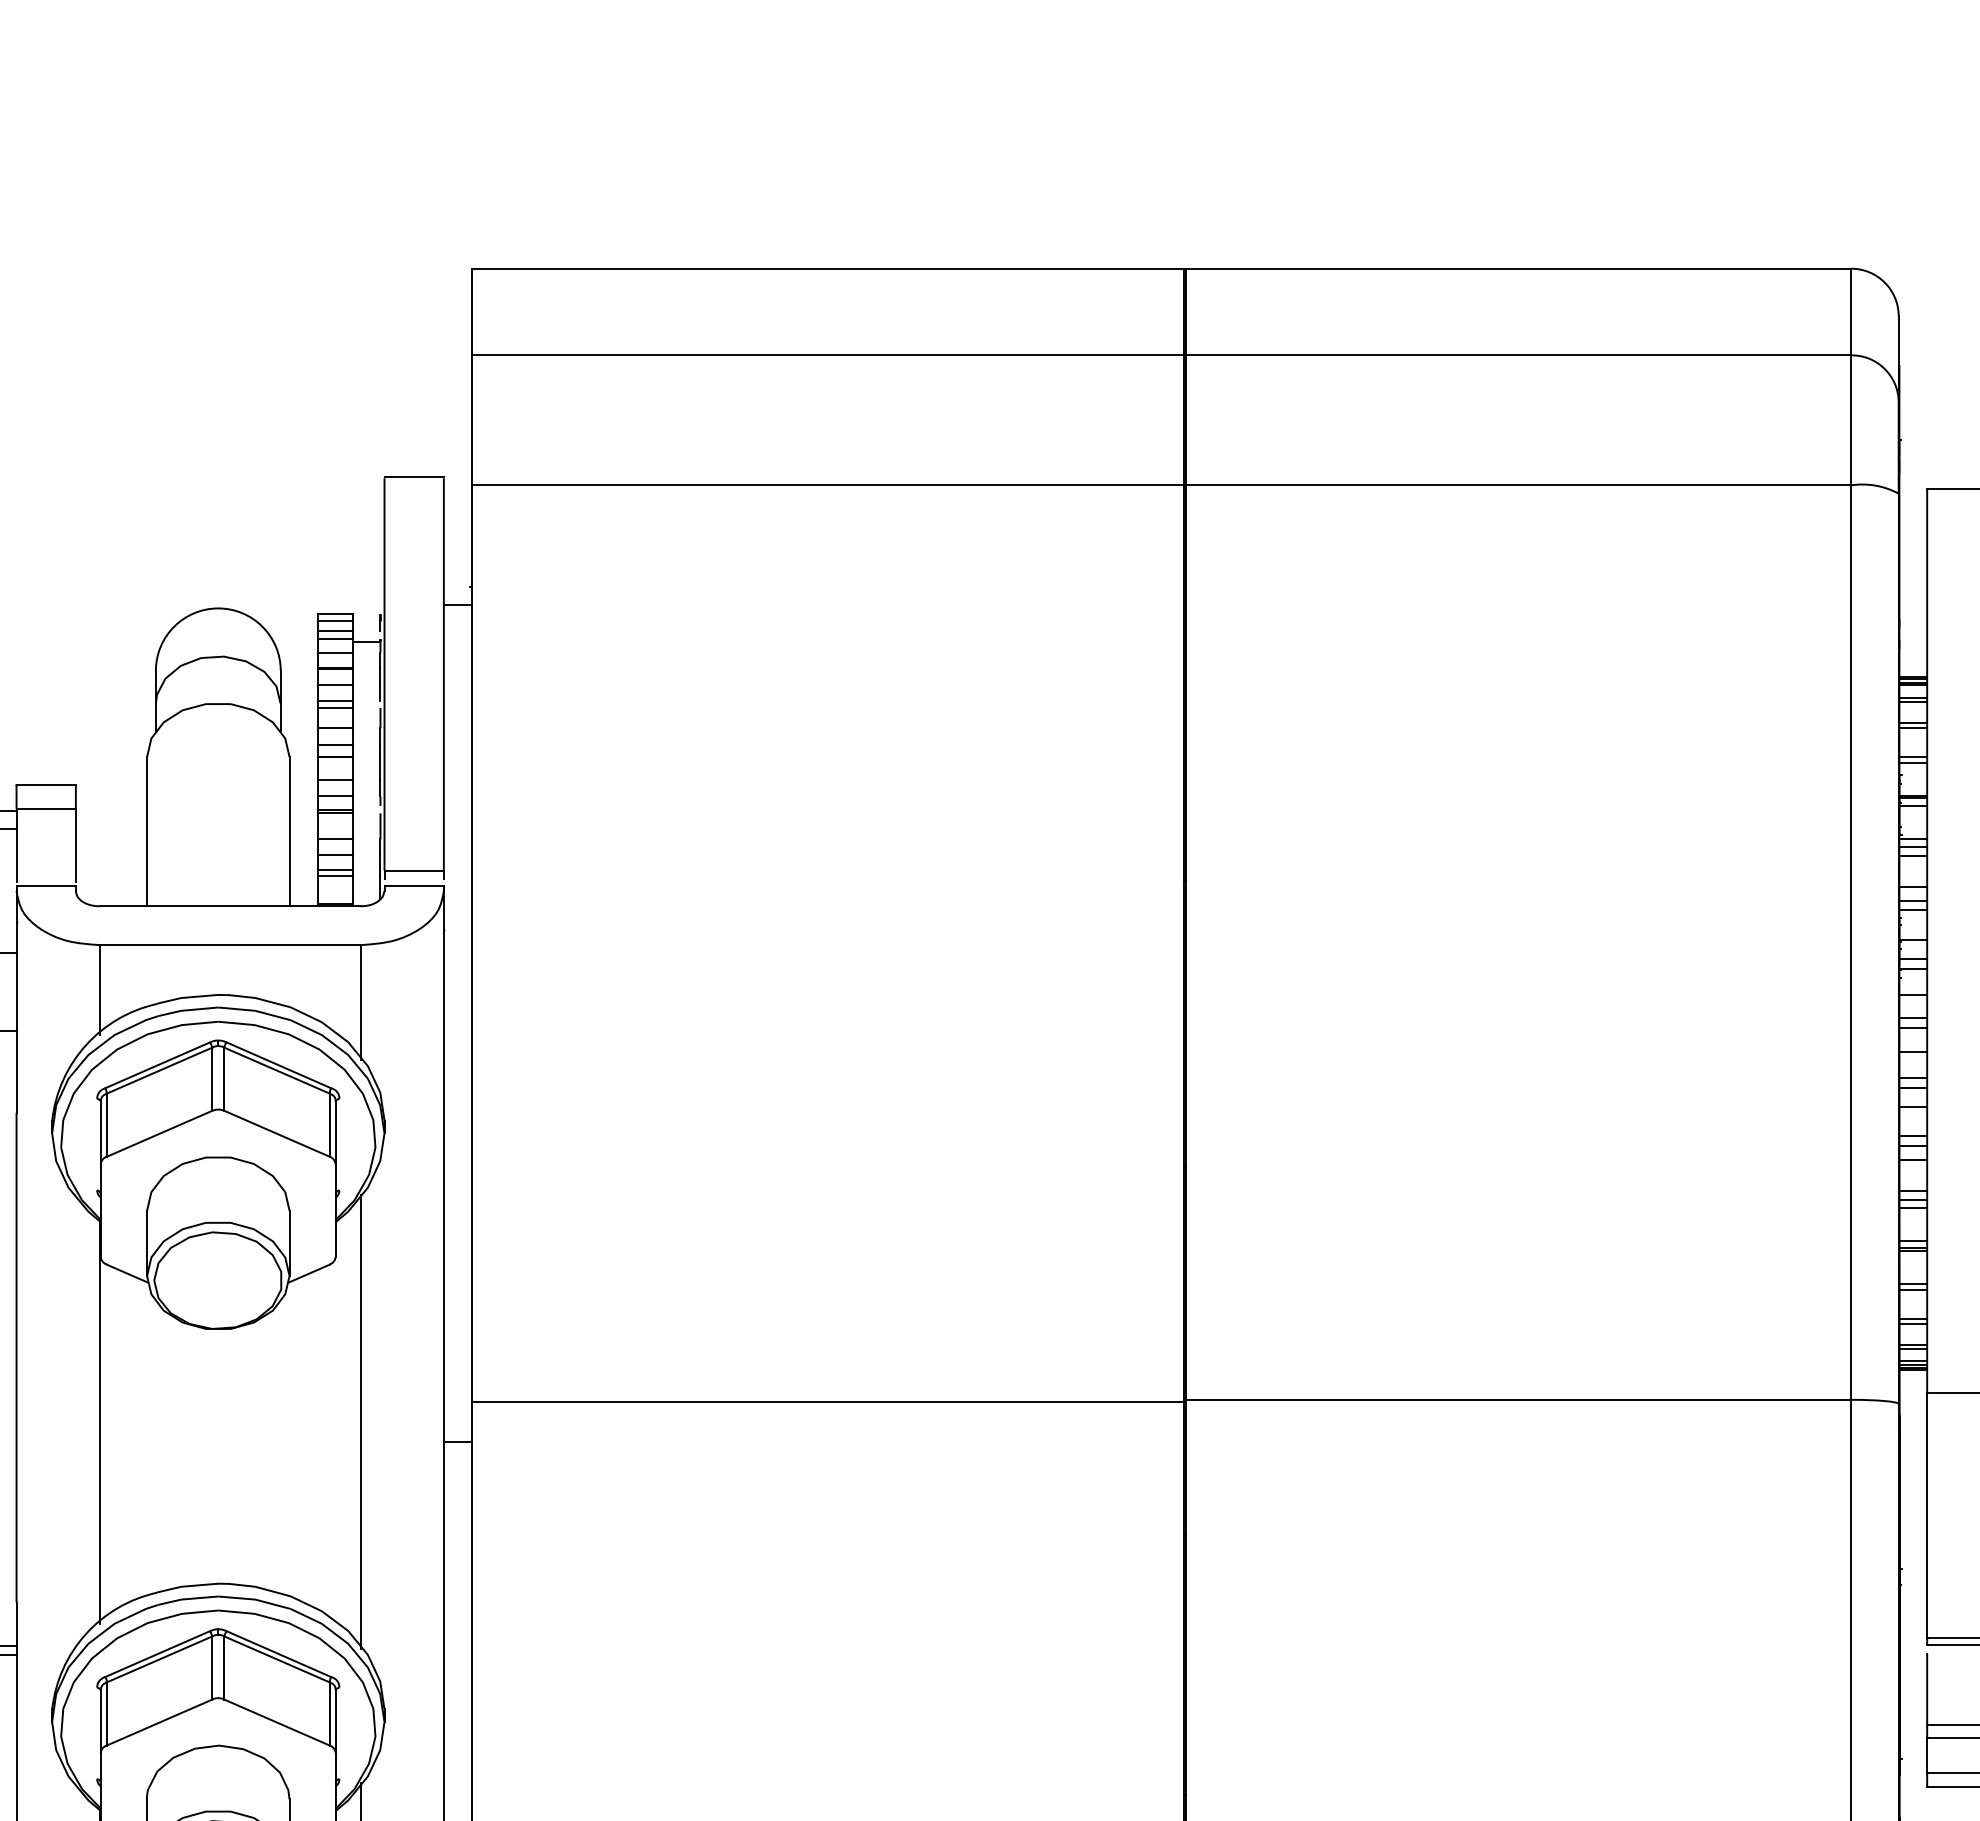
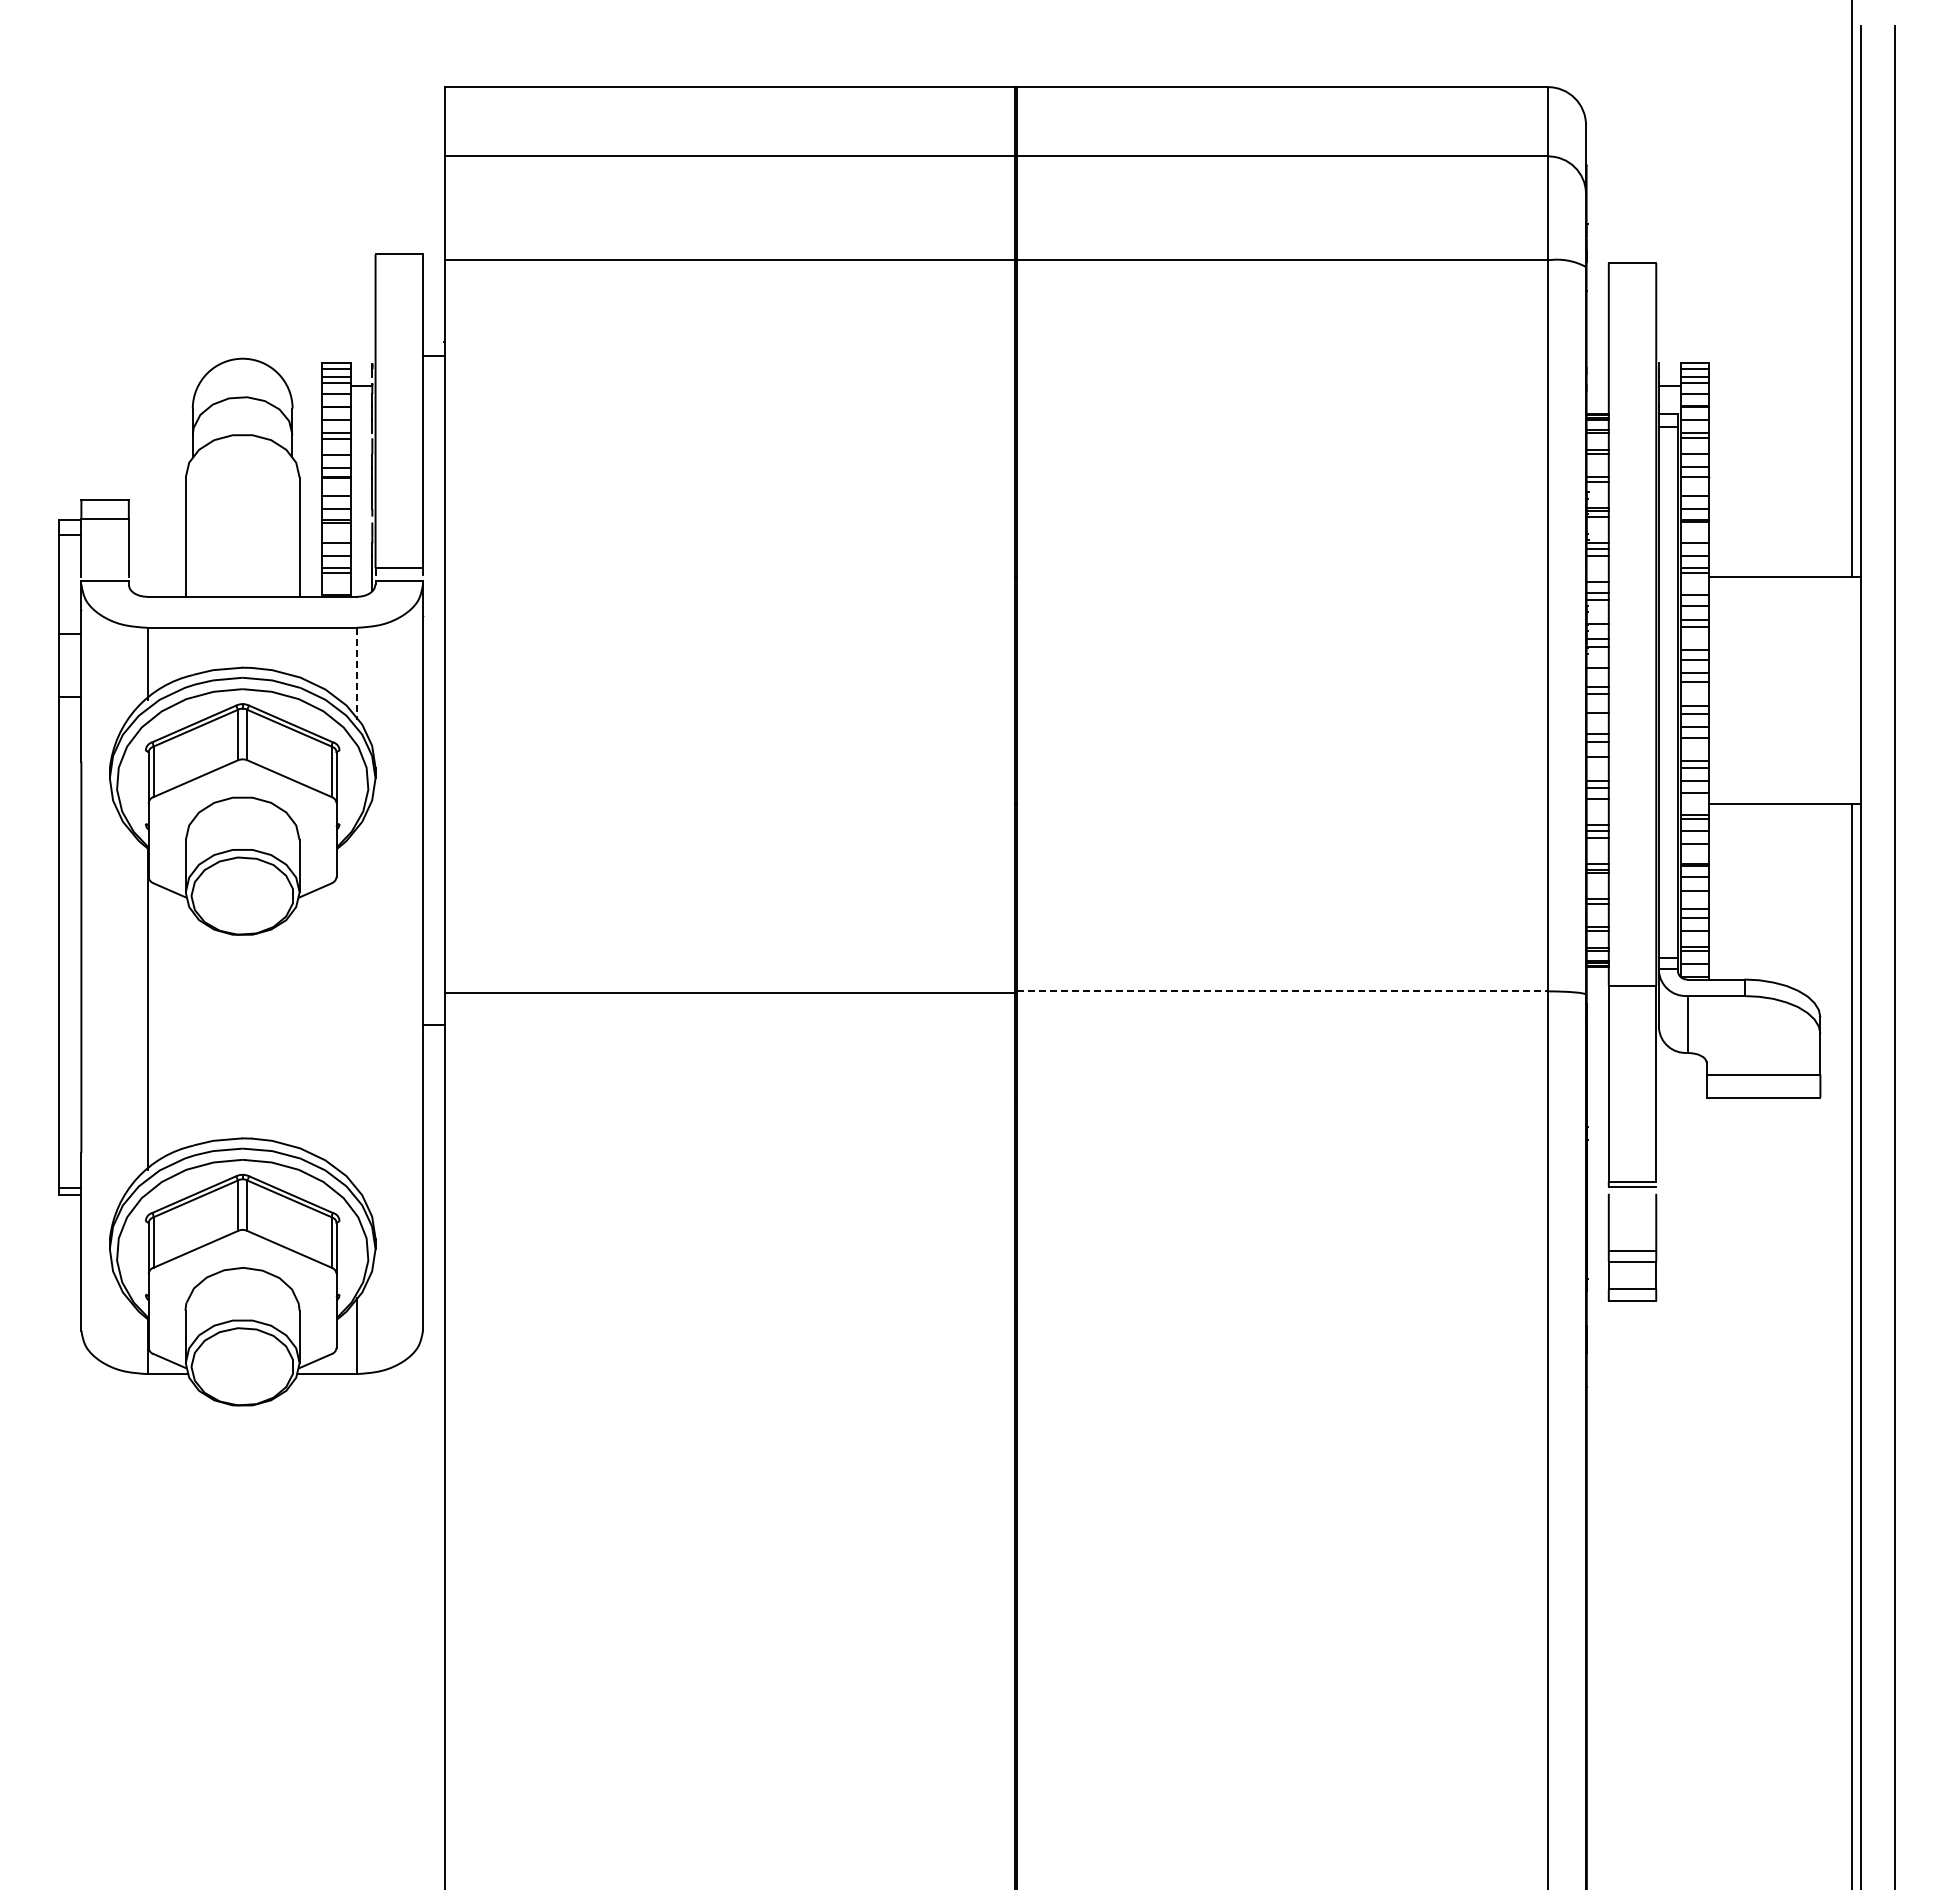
line: (360, 1002) -> (356, 673), solid -> dashed
line: (1519, 1399) -> (1282, 991), solid -> dashed
line: (360, 1421) -> (356, 1008), removed

